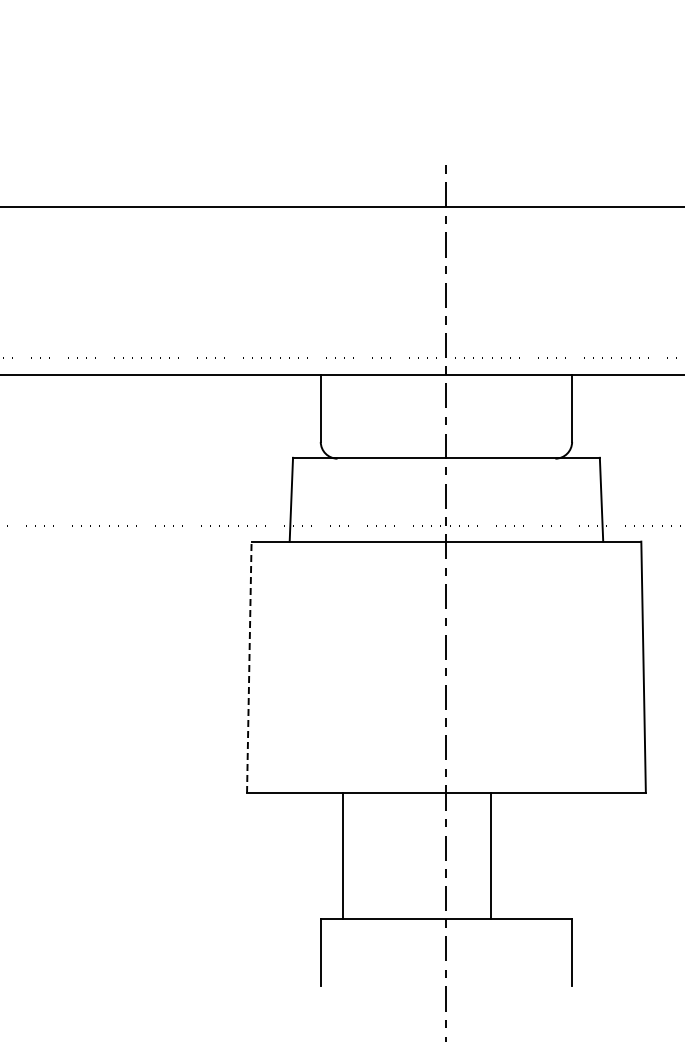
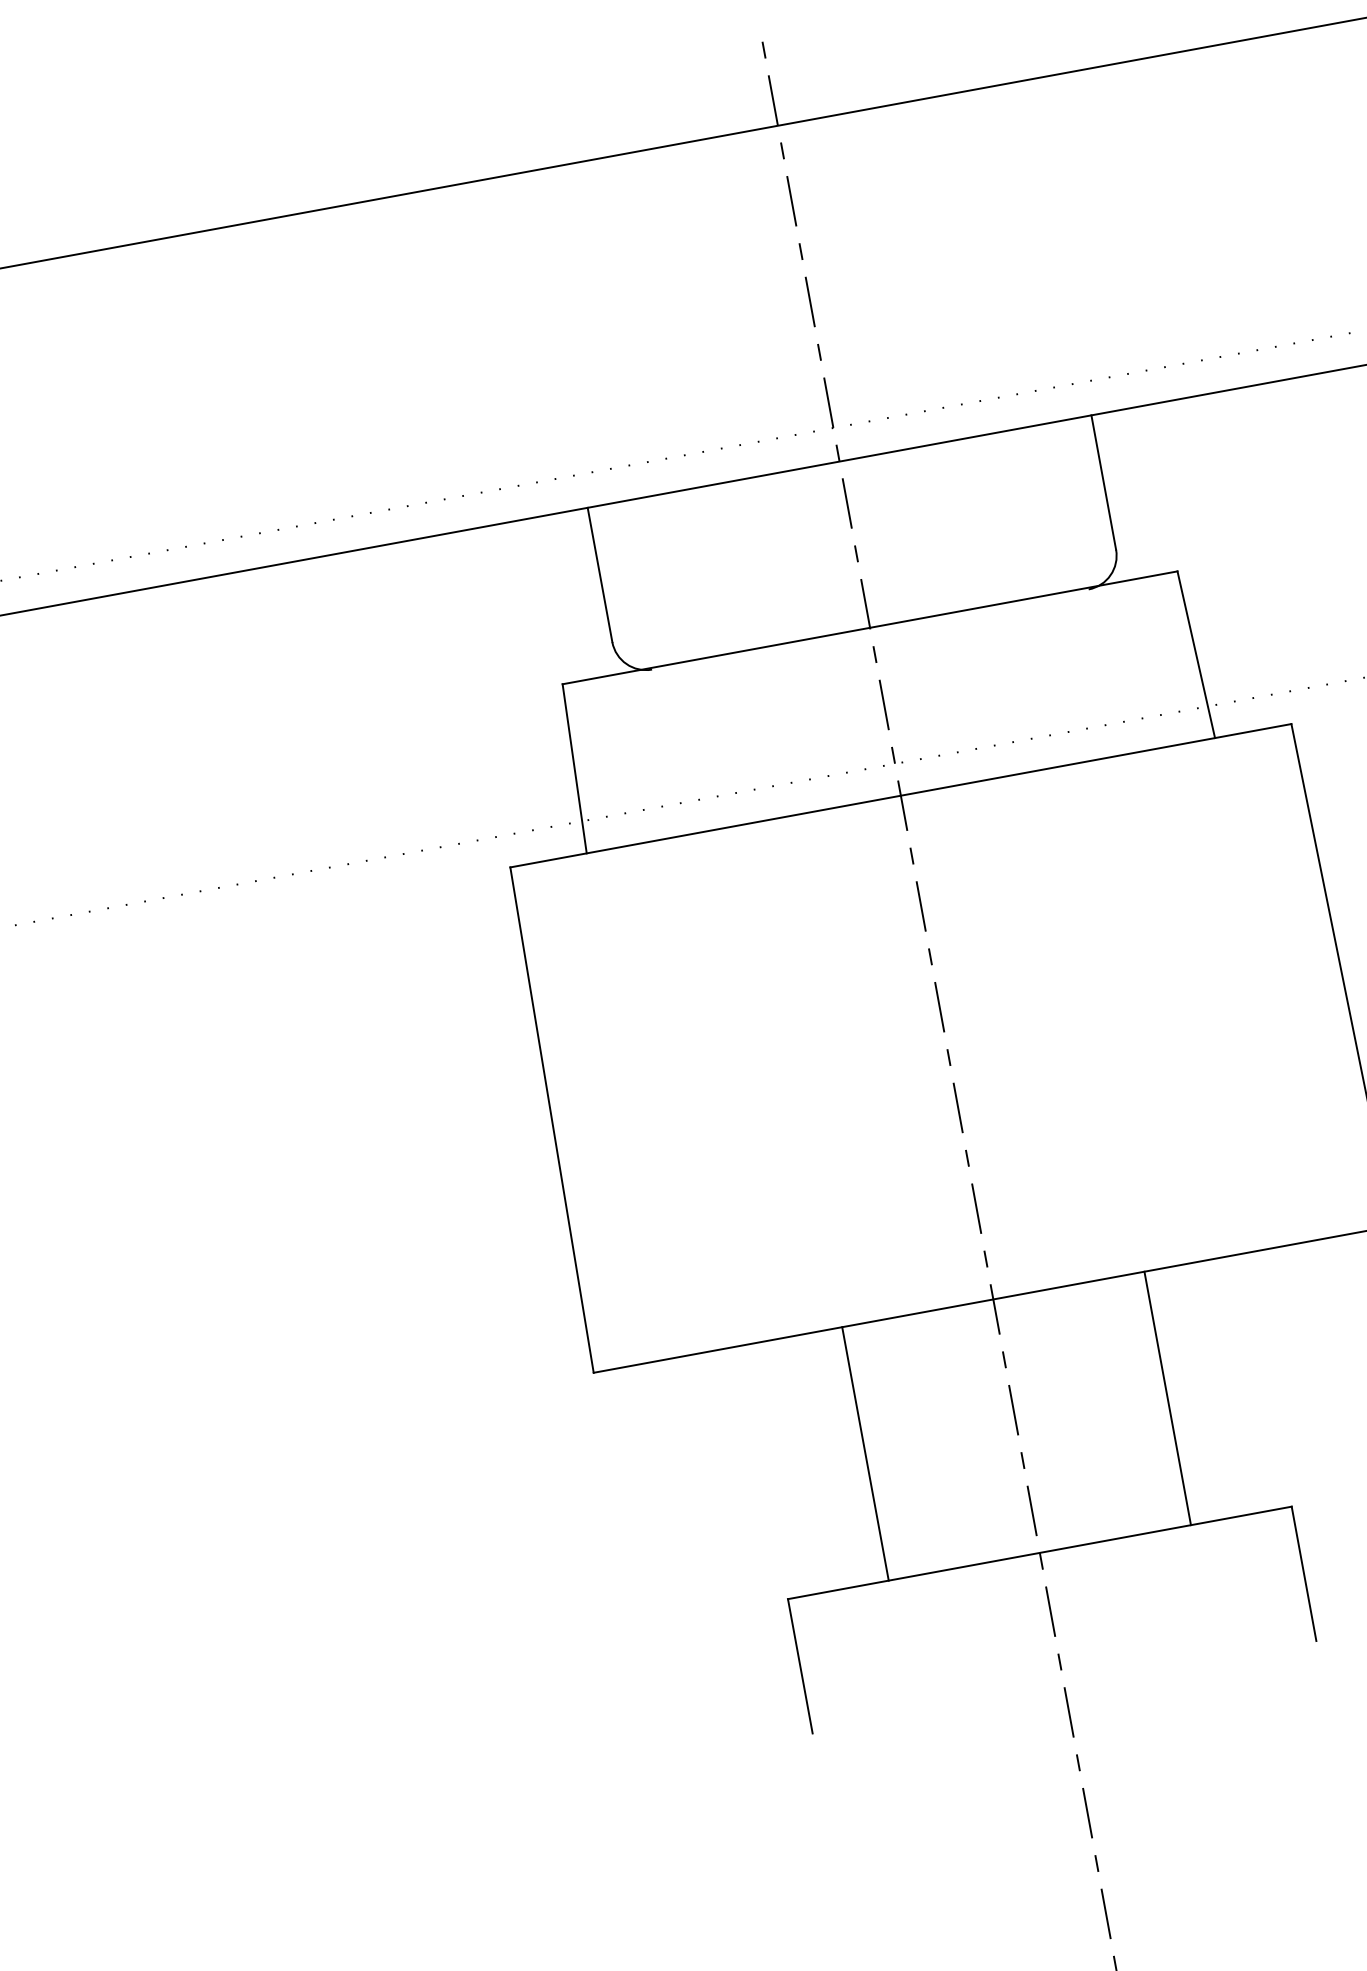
line: (249, 667) -> (552, 1120), dashed -> solid
line: (343, 855) -> (866, 1452), moved
line: (490, 855) -> (1166, 1397), moved

